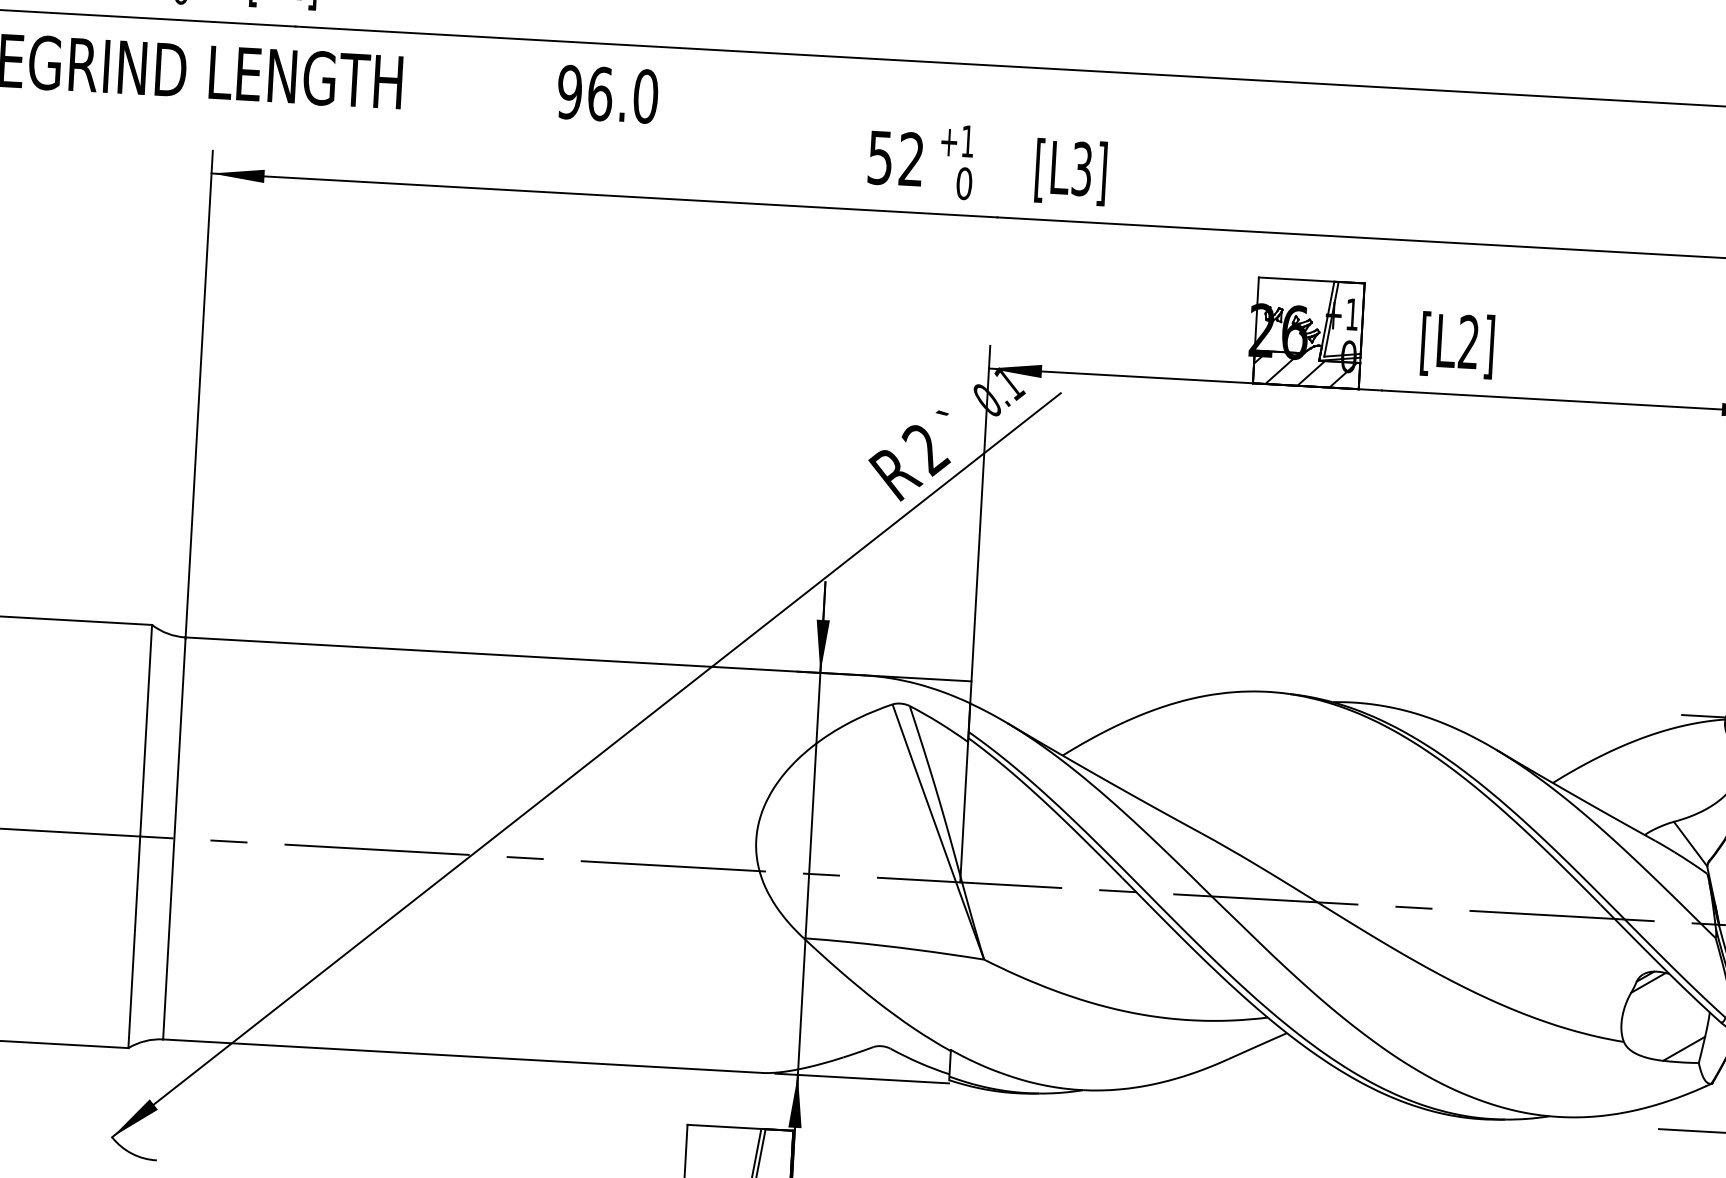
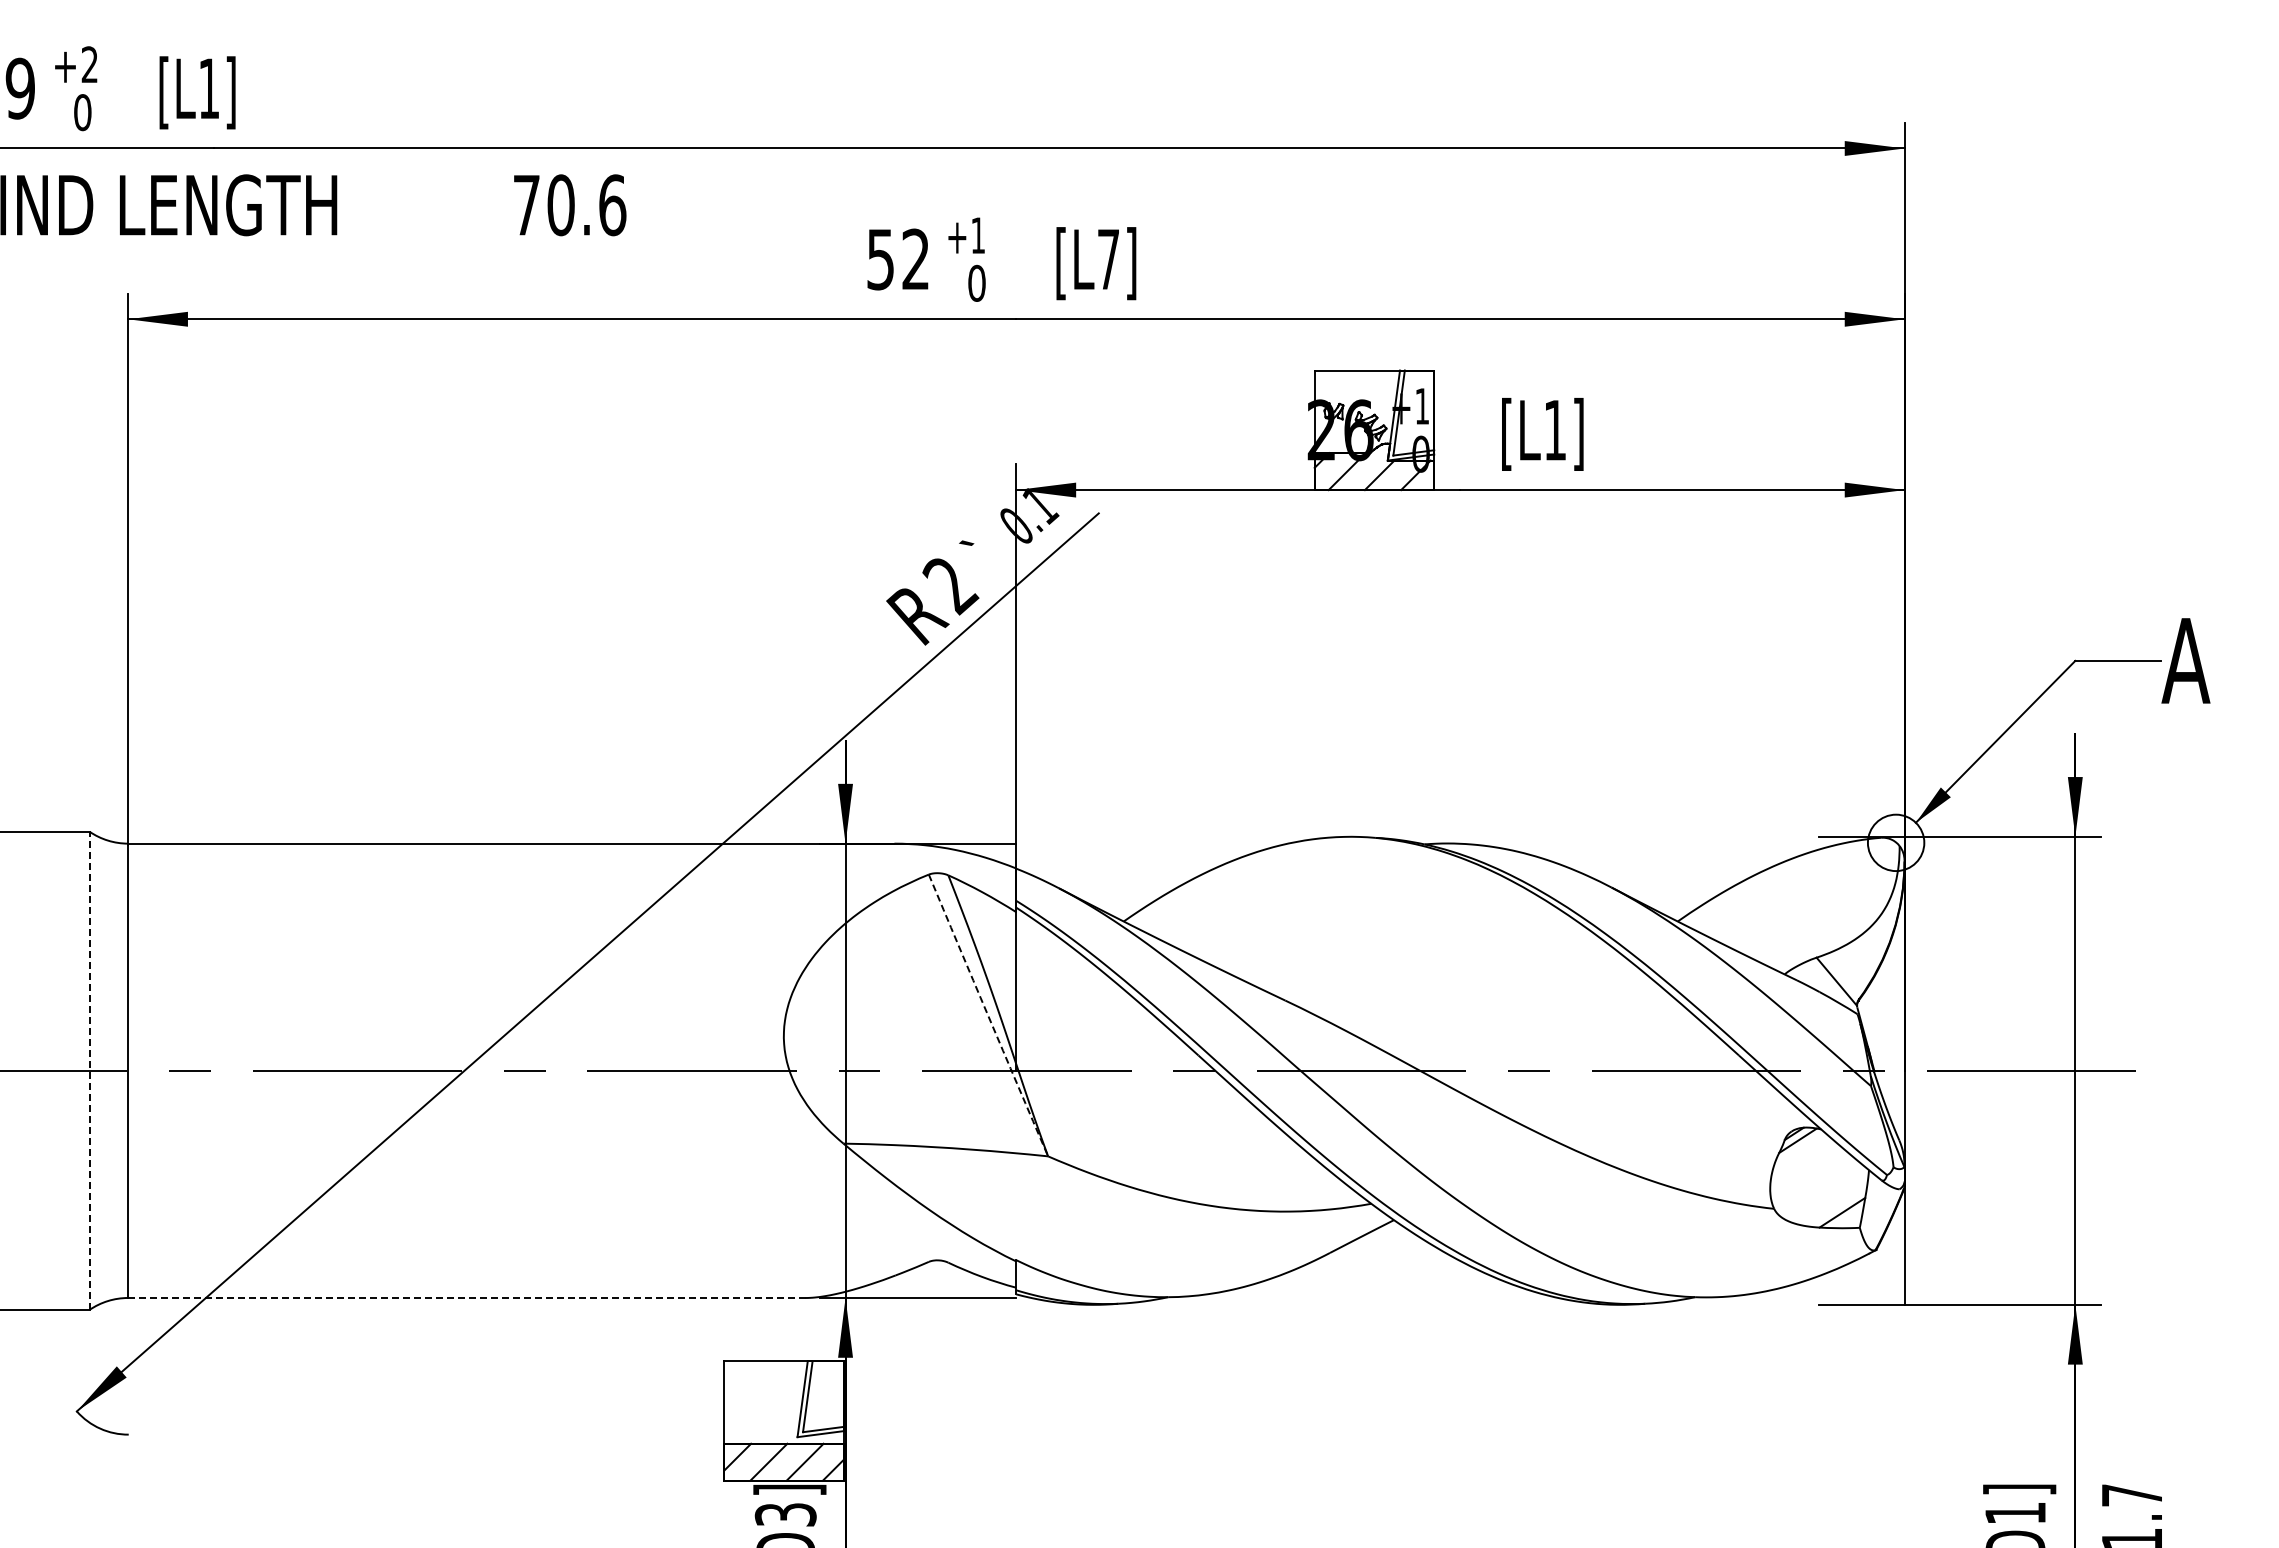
text: (607, 94) -> (569, 205), 96.0 -> 70.6
text: (1081, 169) -> (1108, 259), [L3] -> [L7]
text: (1468, 341) -> (1554, 429), [L2] -> [L1]
arc: (938, 832) -> (988, 1015), solid -> dashed
line: (140, 836) -> (89, 1070), solid -> dashed
line: (462, 1055) -> (466, 1297), solid -> dashed

